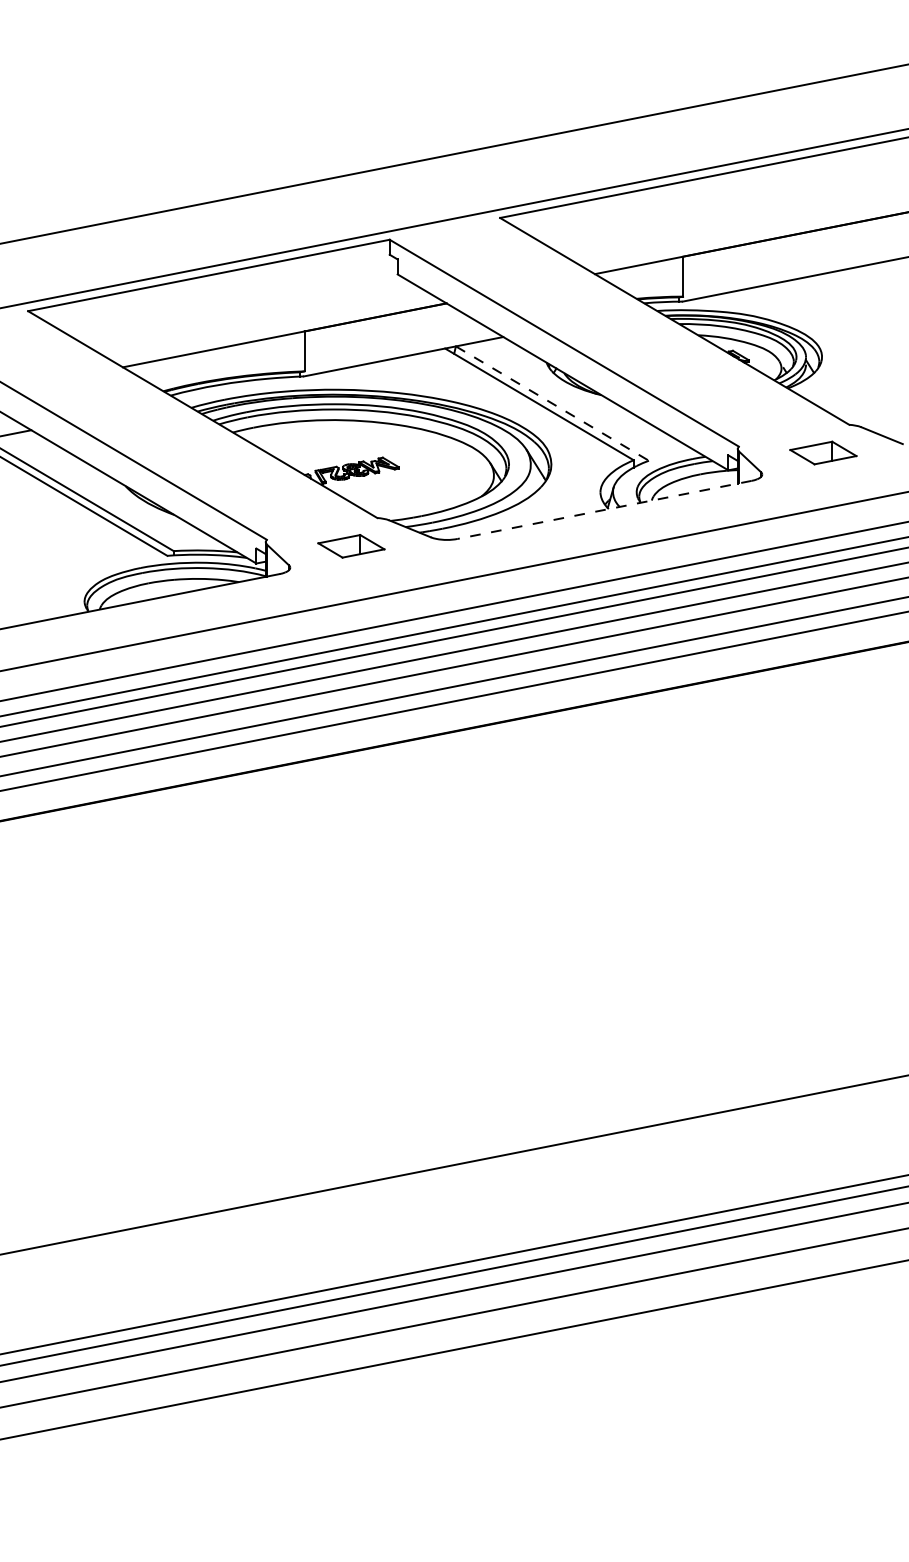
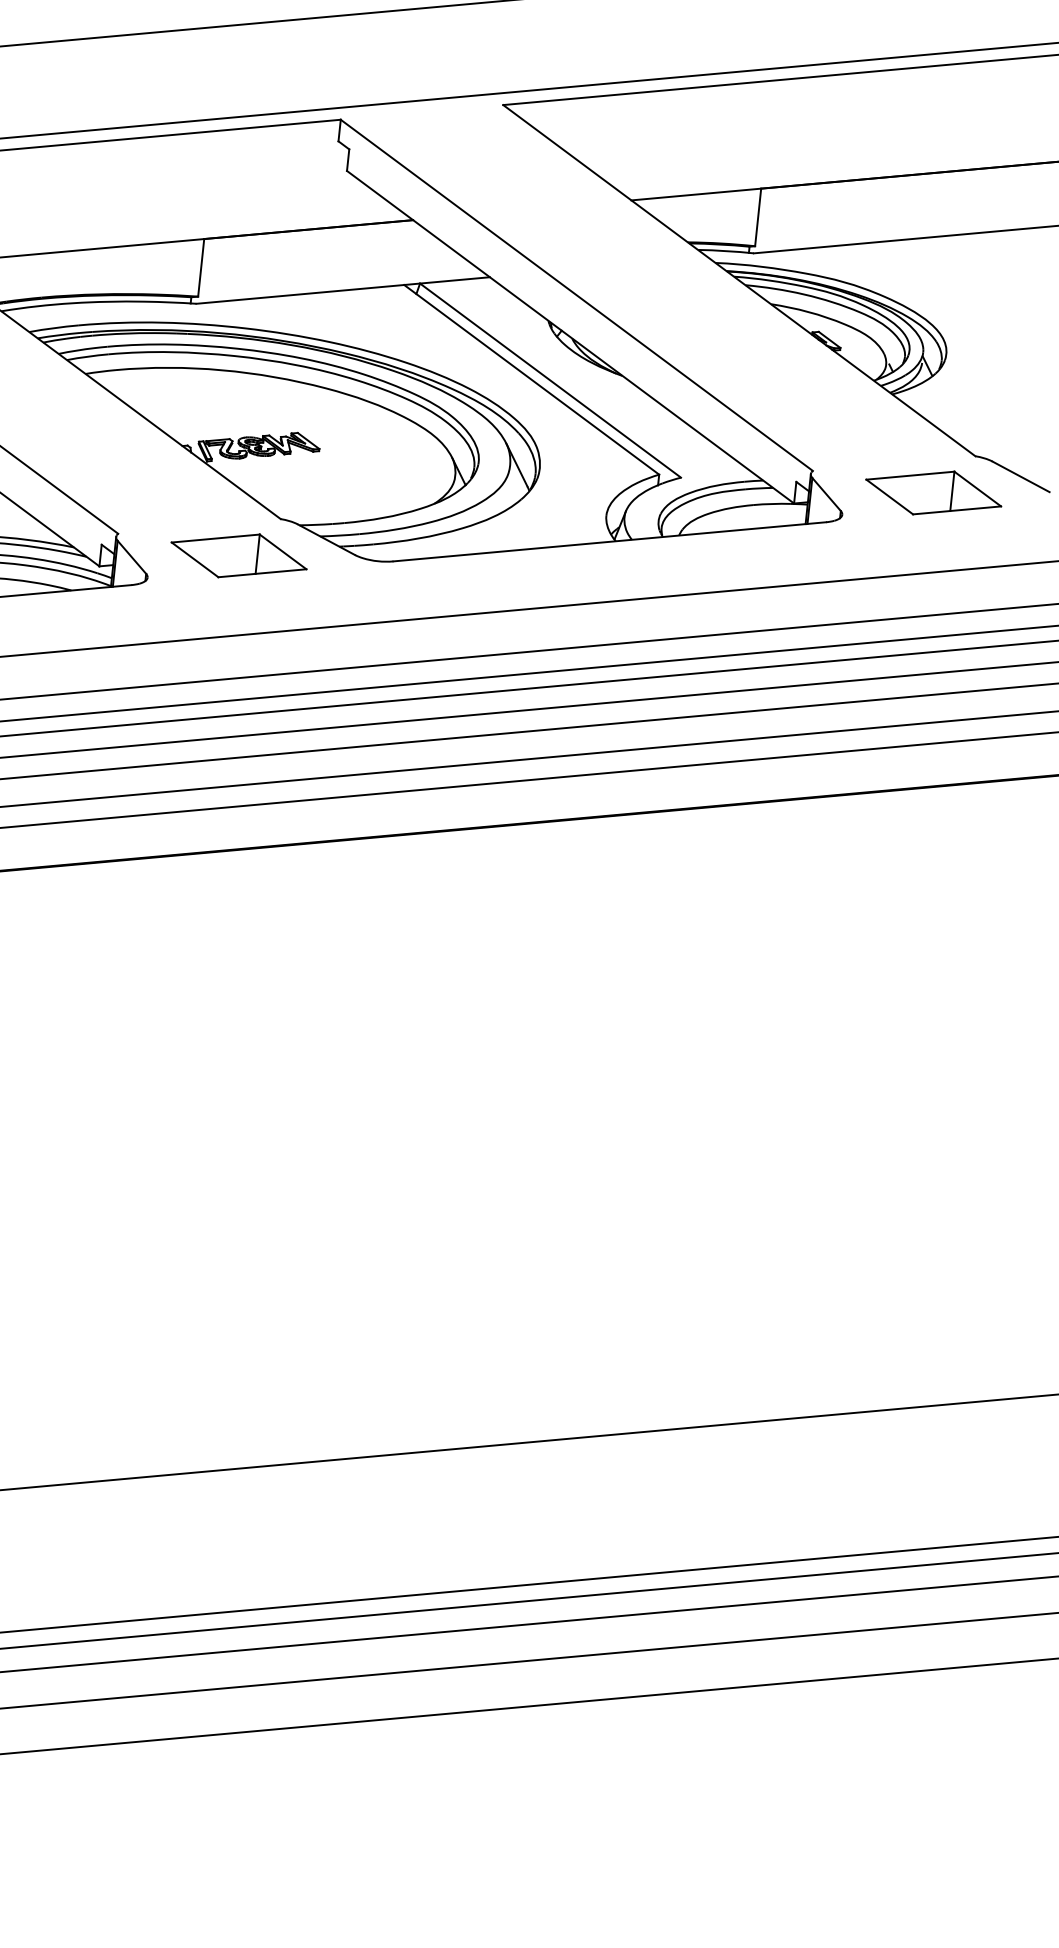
line: (552, 403) -> (550, 380), dashed -> solid
part: (823, 452) -> (933, 492), size x1.43
line: (604, 509) -> (609, 541), dashed -> solid
part: (351, 546) -> (239, 556), size x1.43

